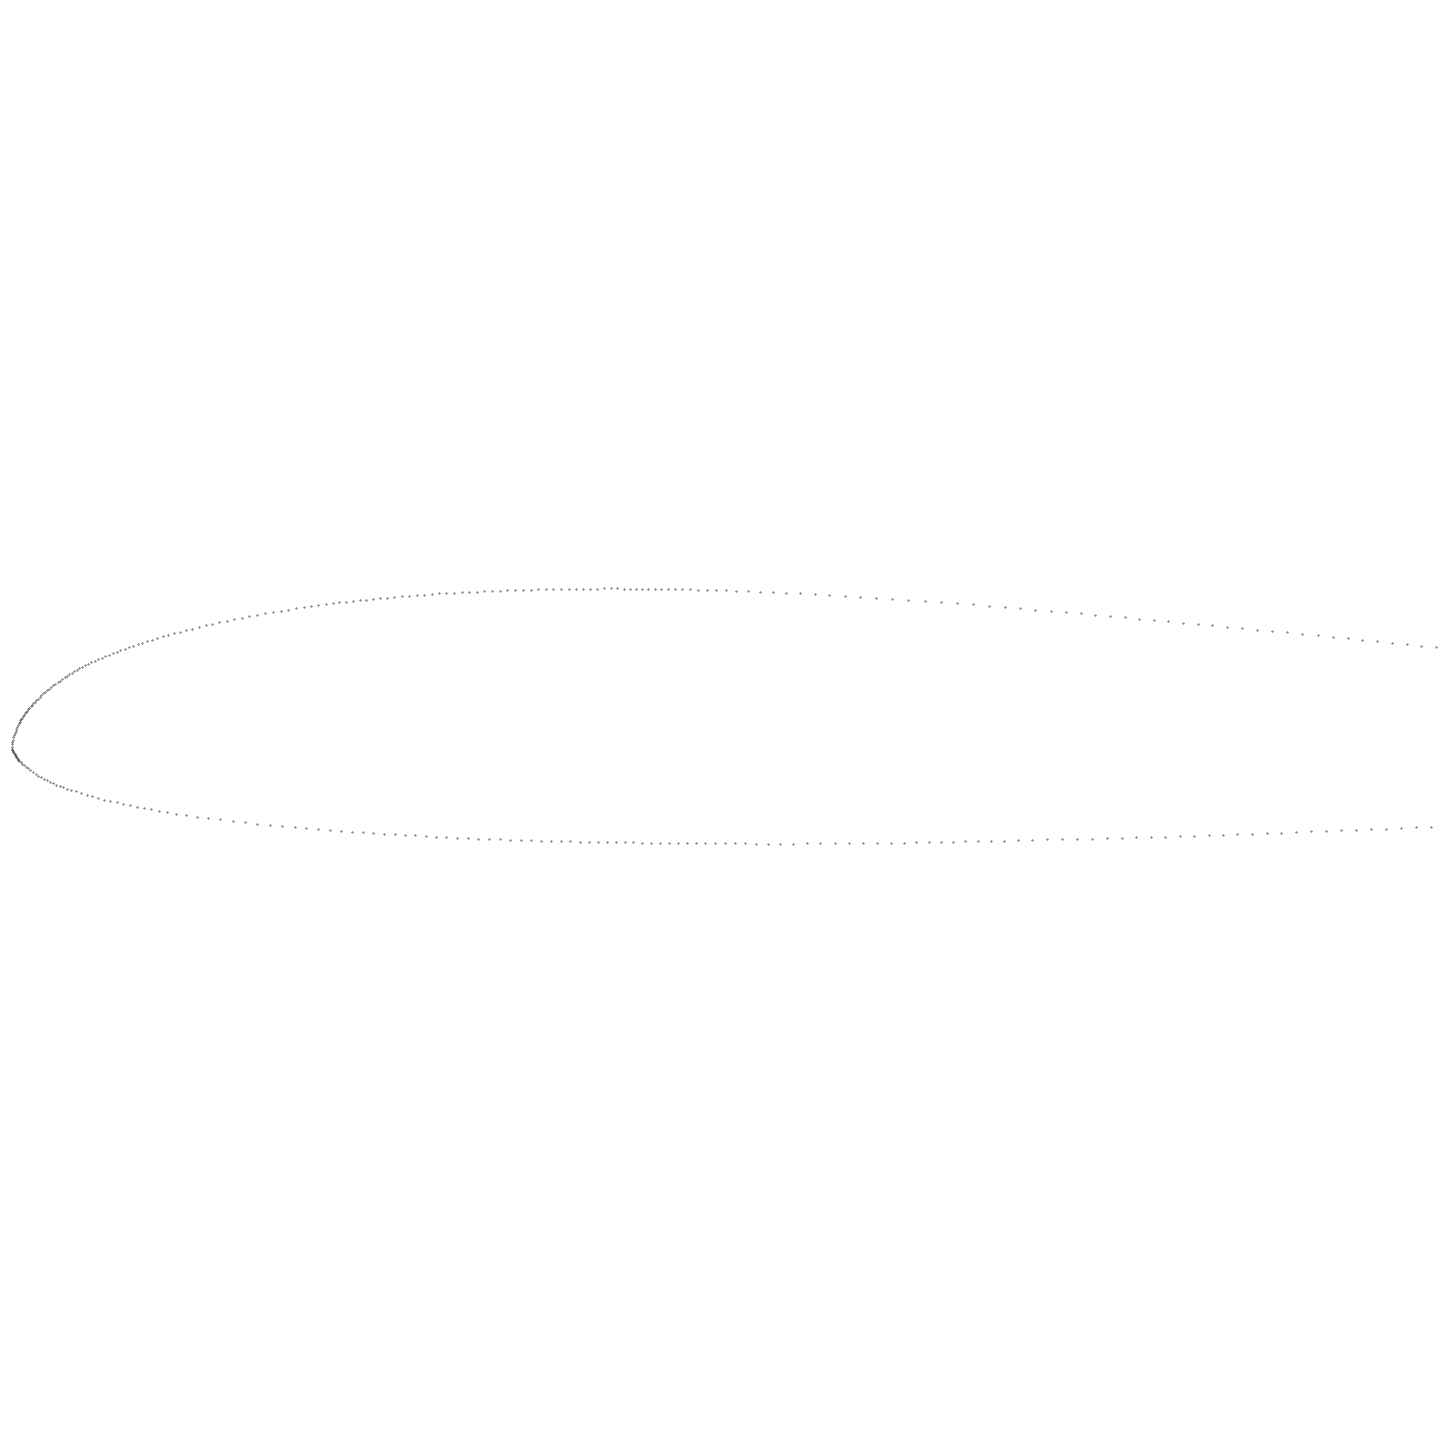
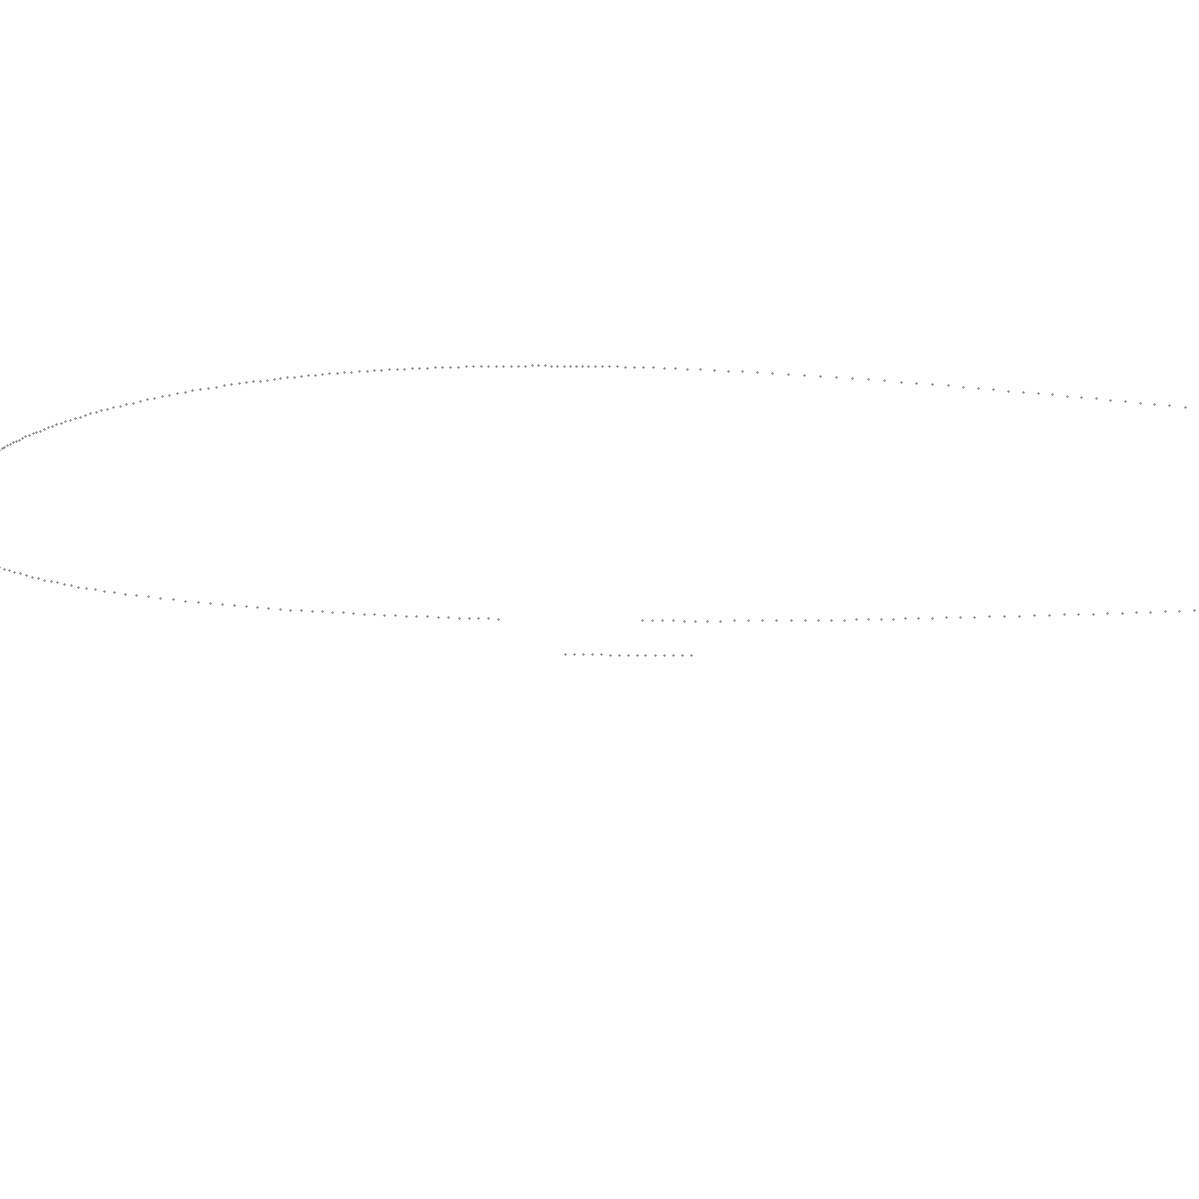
part: (642, 842) -> (628, 654), moved

